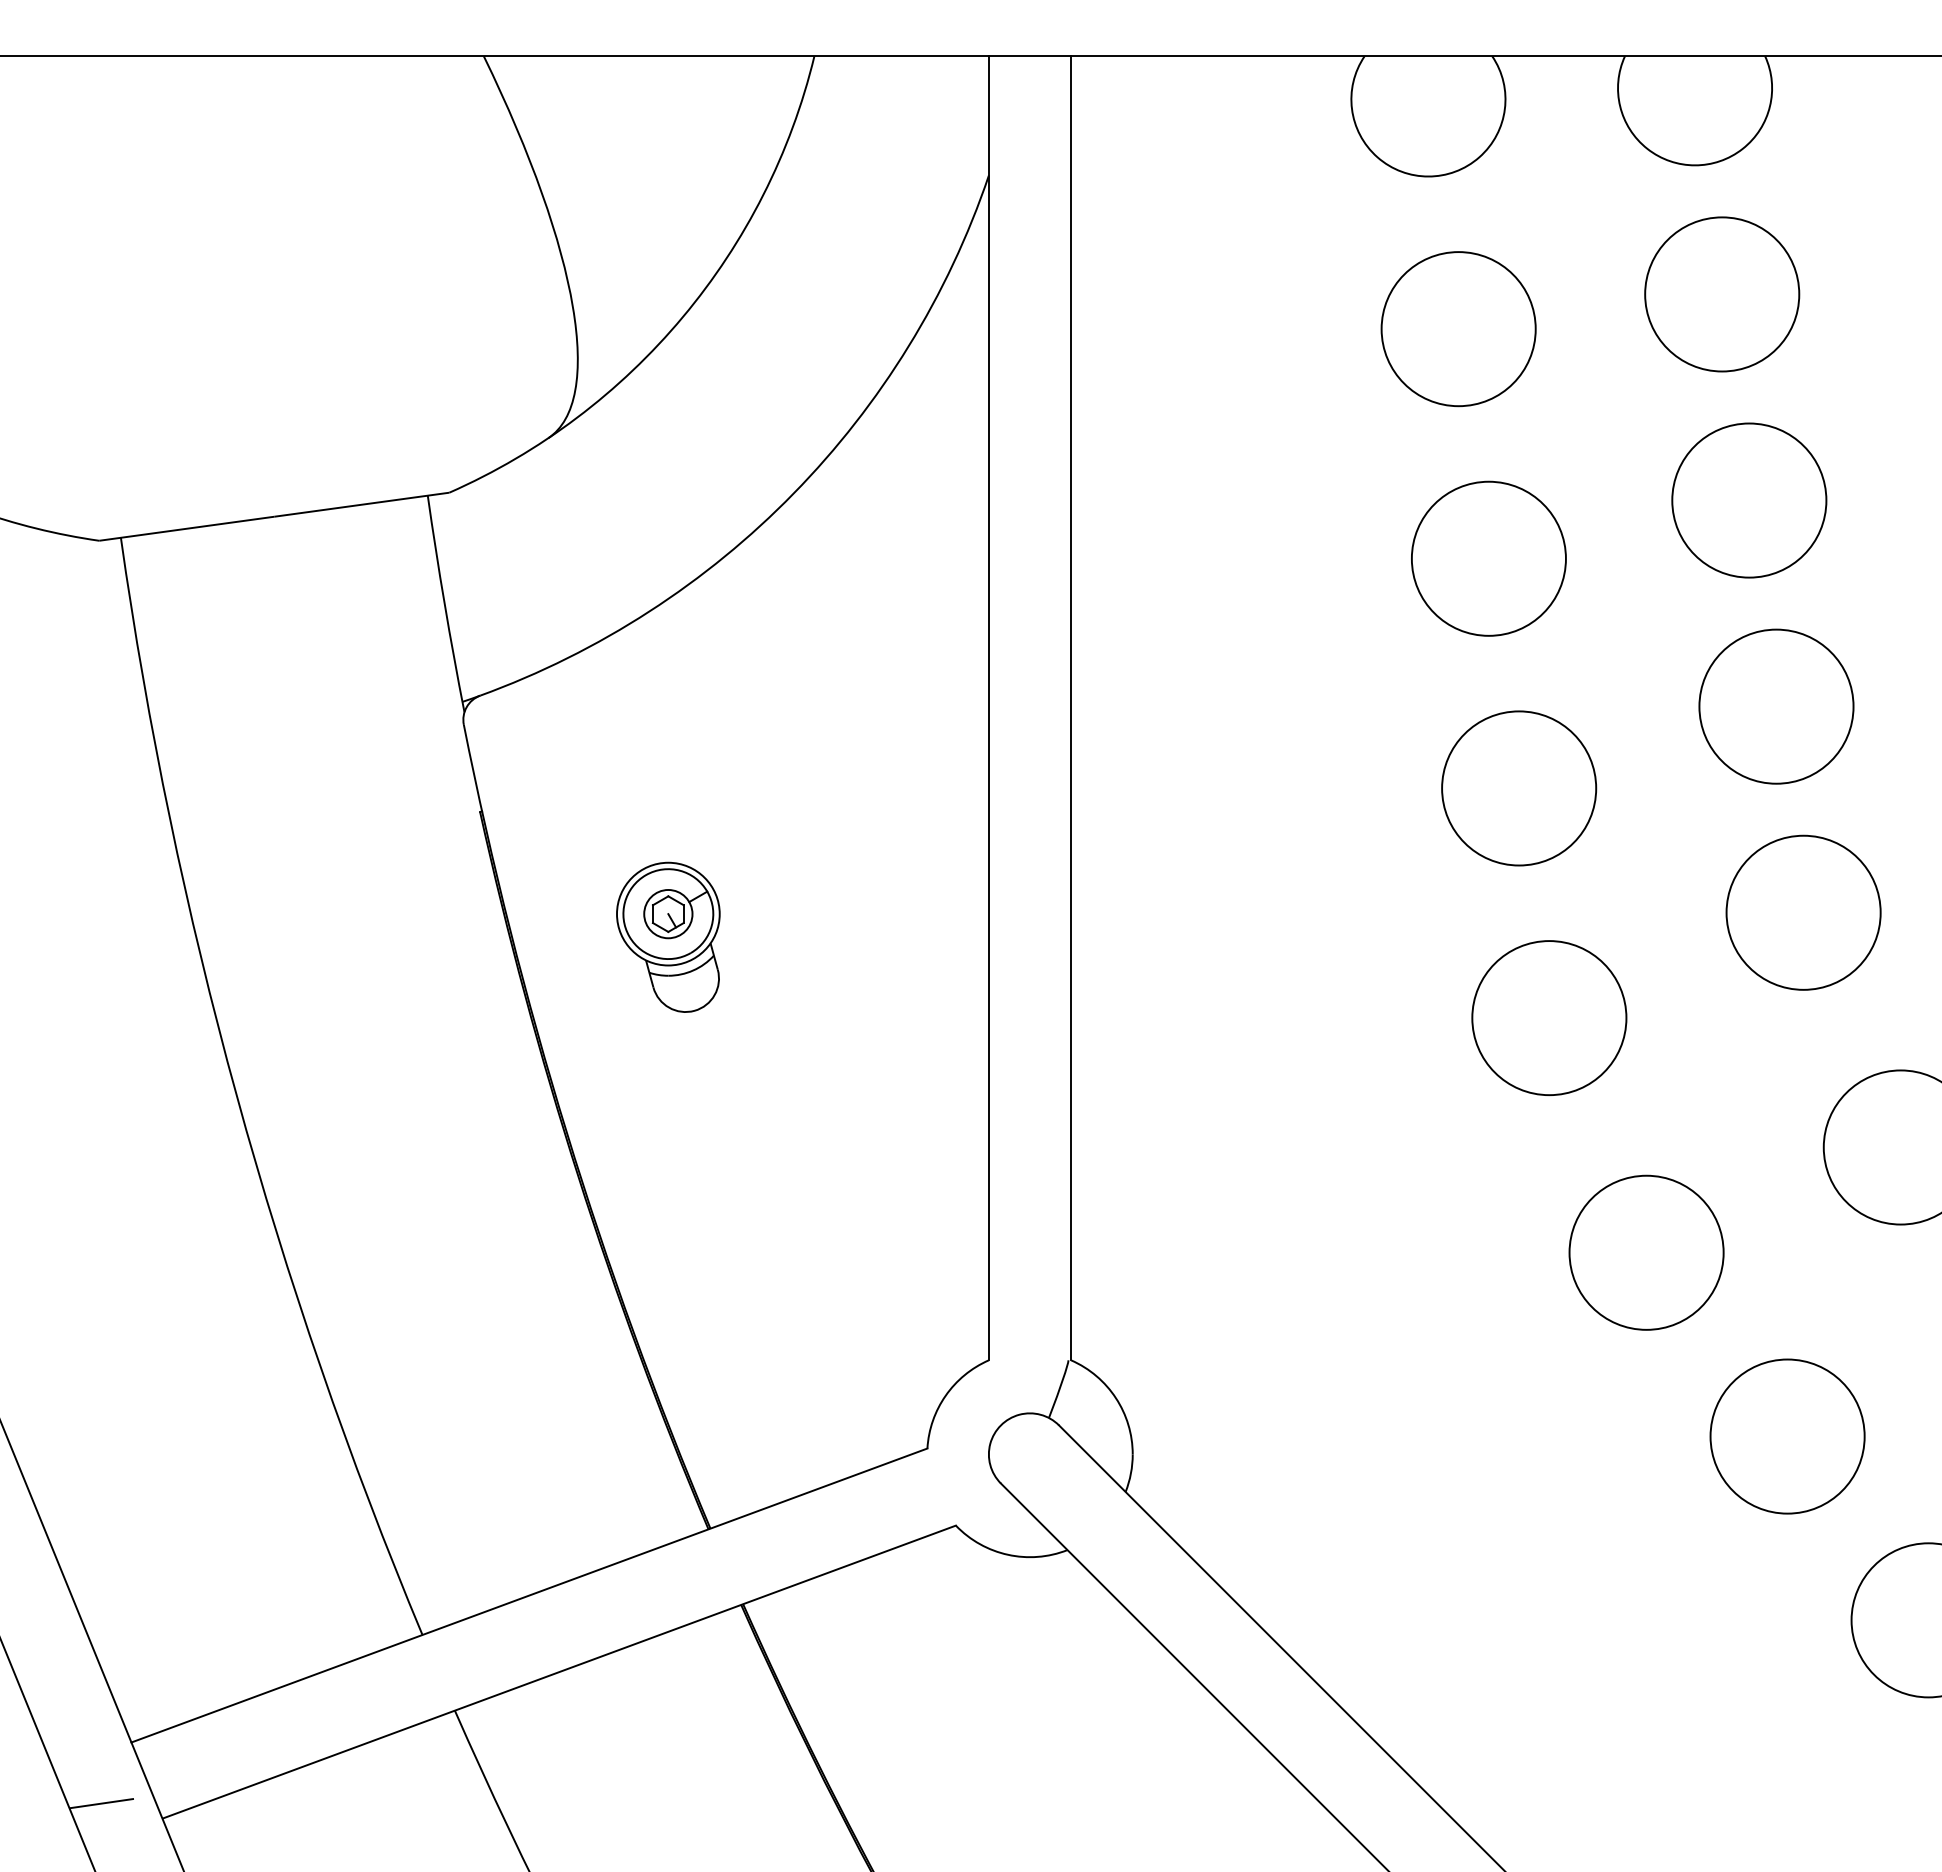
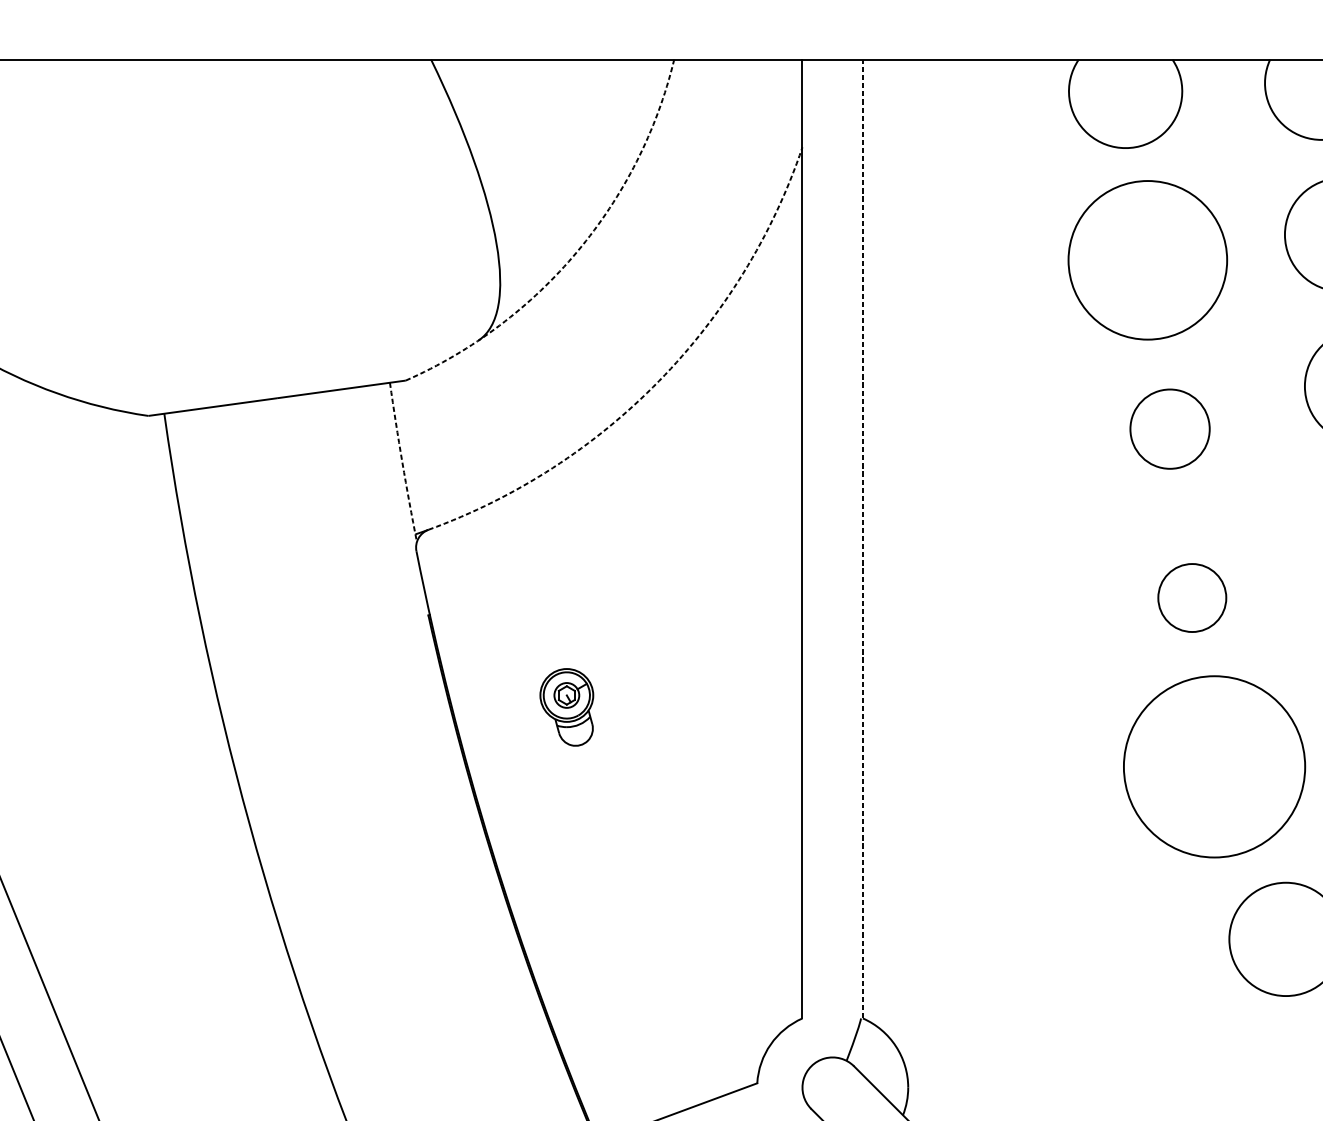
arc: (682, 317) -> (577, 251), solid -> dashed
circle: (1458, 329) -> (1147, 260), size x1.4
arc: (793, 493) -> (658, 381), solid -> dashed
circle: (1488, 558) -> (1169, 428), size x0.7
arc: (444, 604) -> (402, 462), solid -> dashed
line: (1071, 707) -> (863, 538), solid -> dashed
circle: (1519, 788) -> (1192, 598), size x0.6
part: (668, 936) -> (566, 706), size x0.7
circle: (1549, 1018) -> (1214, 767), size x1.6

